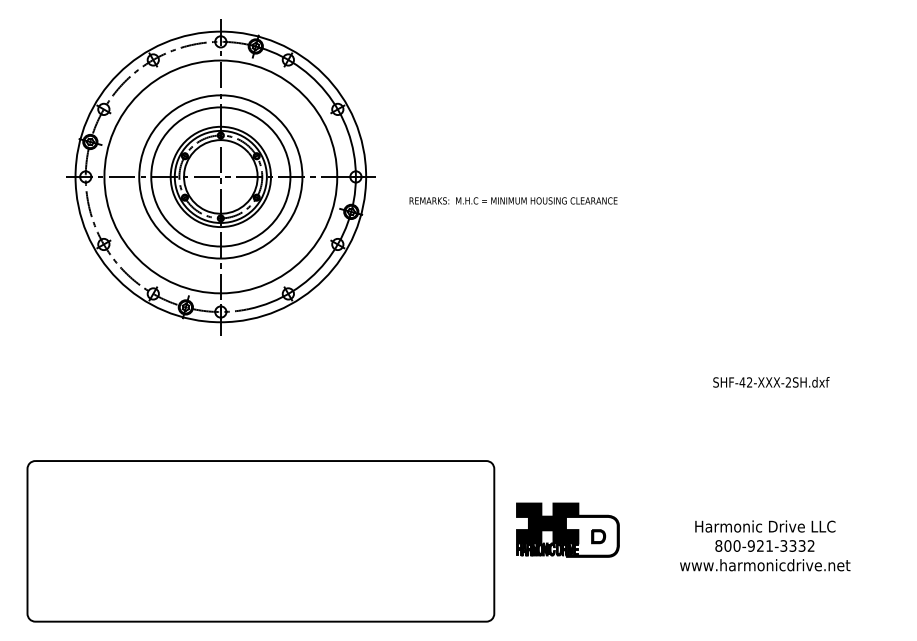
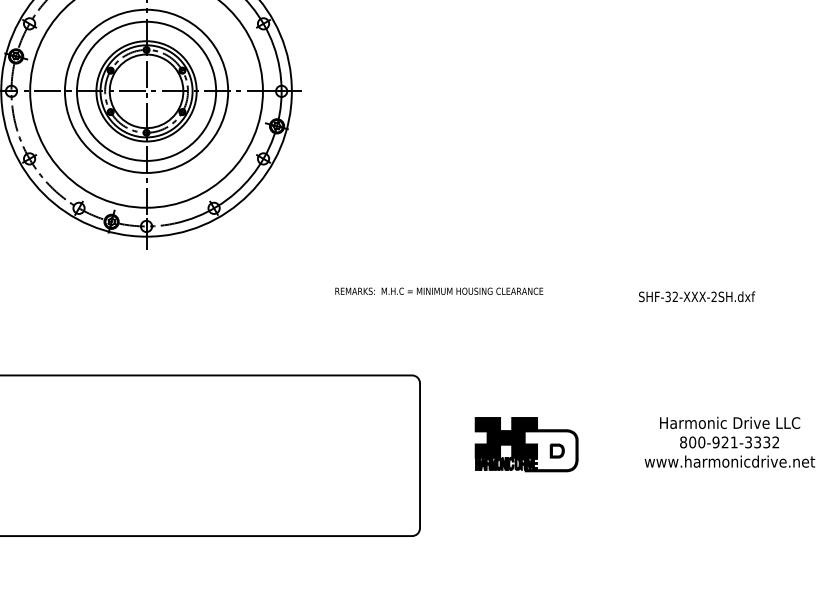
text: (513, 200) -> (439, 290), moved
text: (742, 382) -> (668, 296), SHF-42-XXX-2SH.dxf -> SHF-32-XXX-2SH.dxf
part: (567, 529) -> (526, 443), moved
part: (765, 545) -> (730, 441), moved

